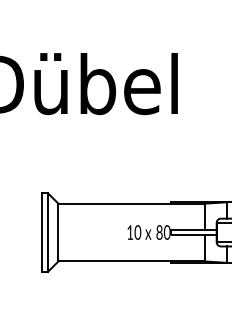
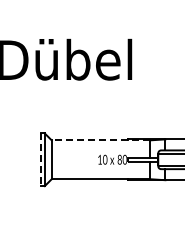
line: (130, 203) -> (100, 140), solid -> dashed
line: (41, 233) -> (40, 160), solid -> dashed

